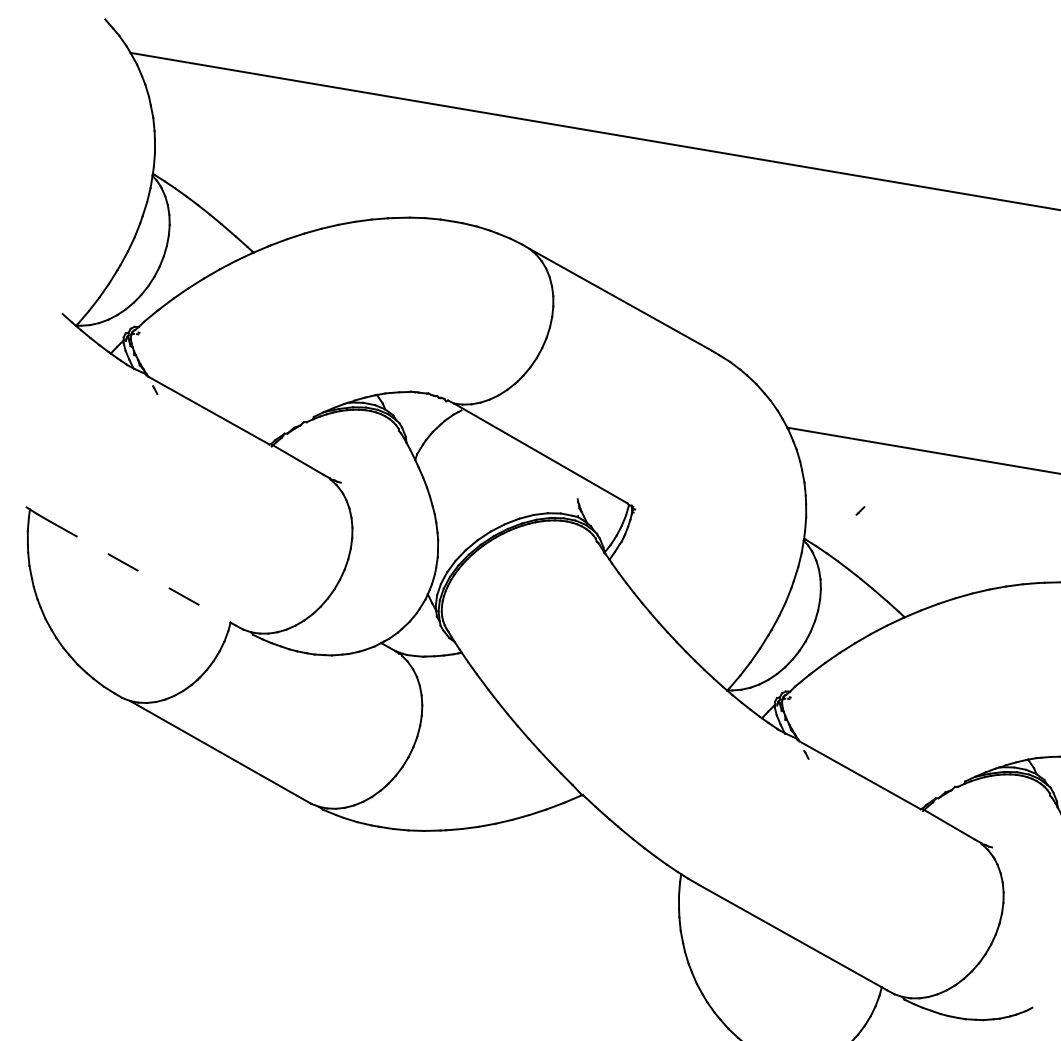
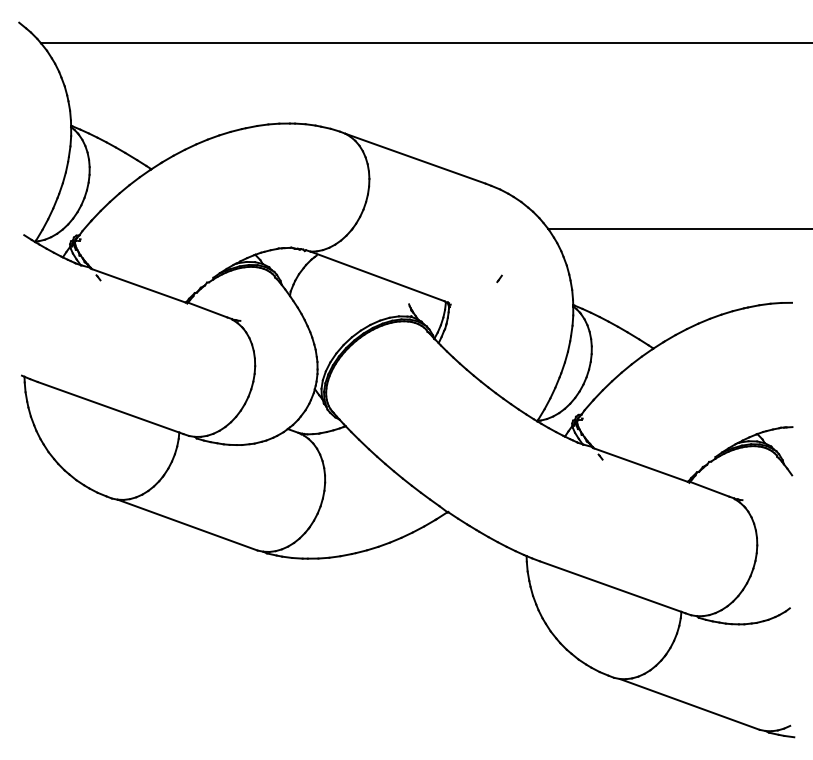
part: (860, 510) -> (499, 278), moved
line: (140, 571) -> (109, 407), dashed -> solid

